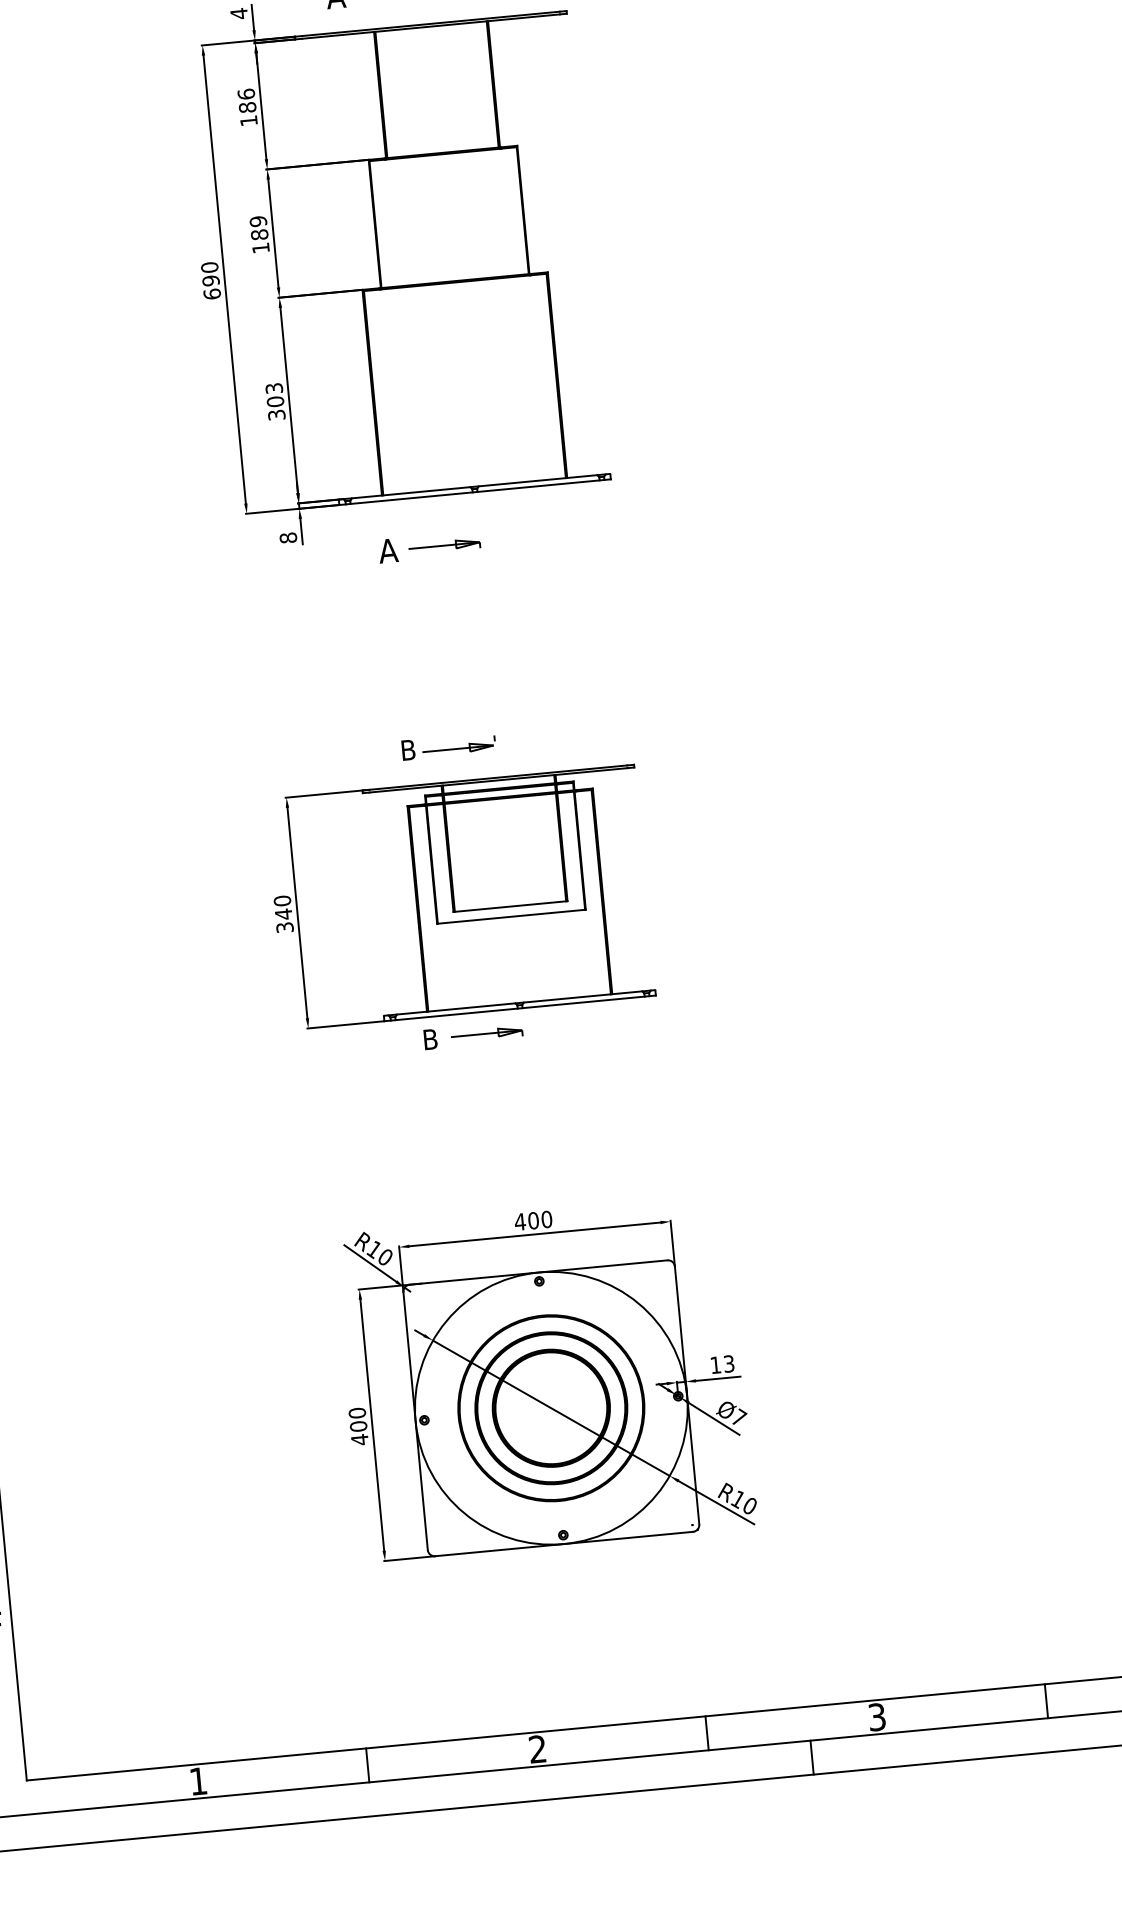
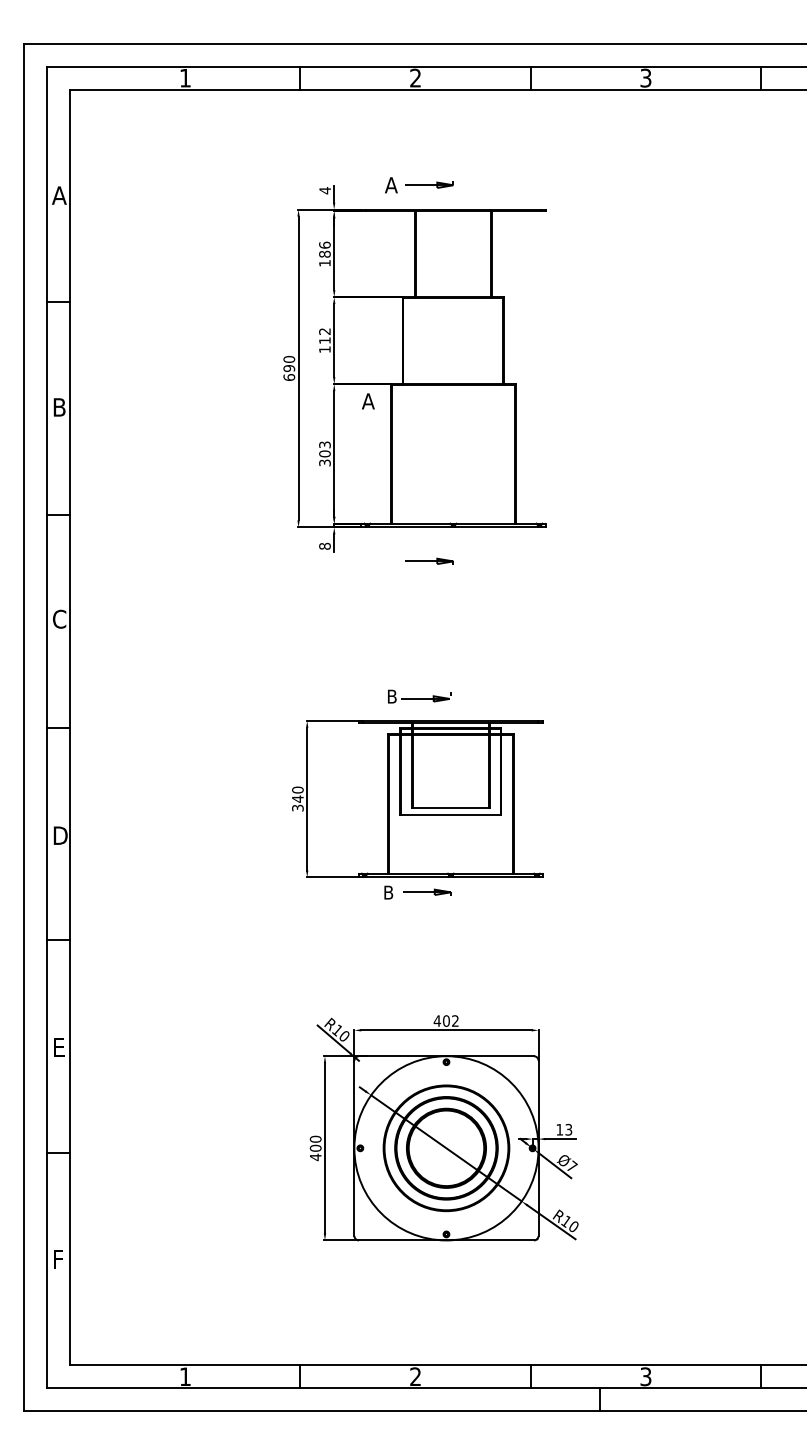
text: (258, 228) -> (324, 336), 189 -> 112
text: (388, 551) -> (368, 401), moved
text: (546, 1218) -> (455, 1020), 400 -> 402

